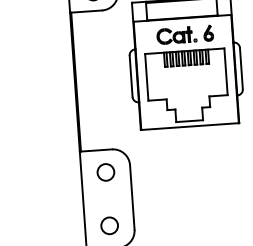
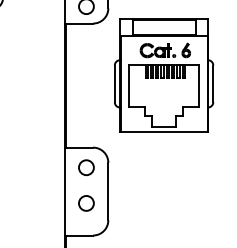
circle: (109, 225) -> (86, 203), moved

